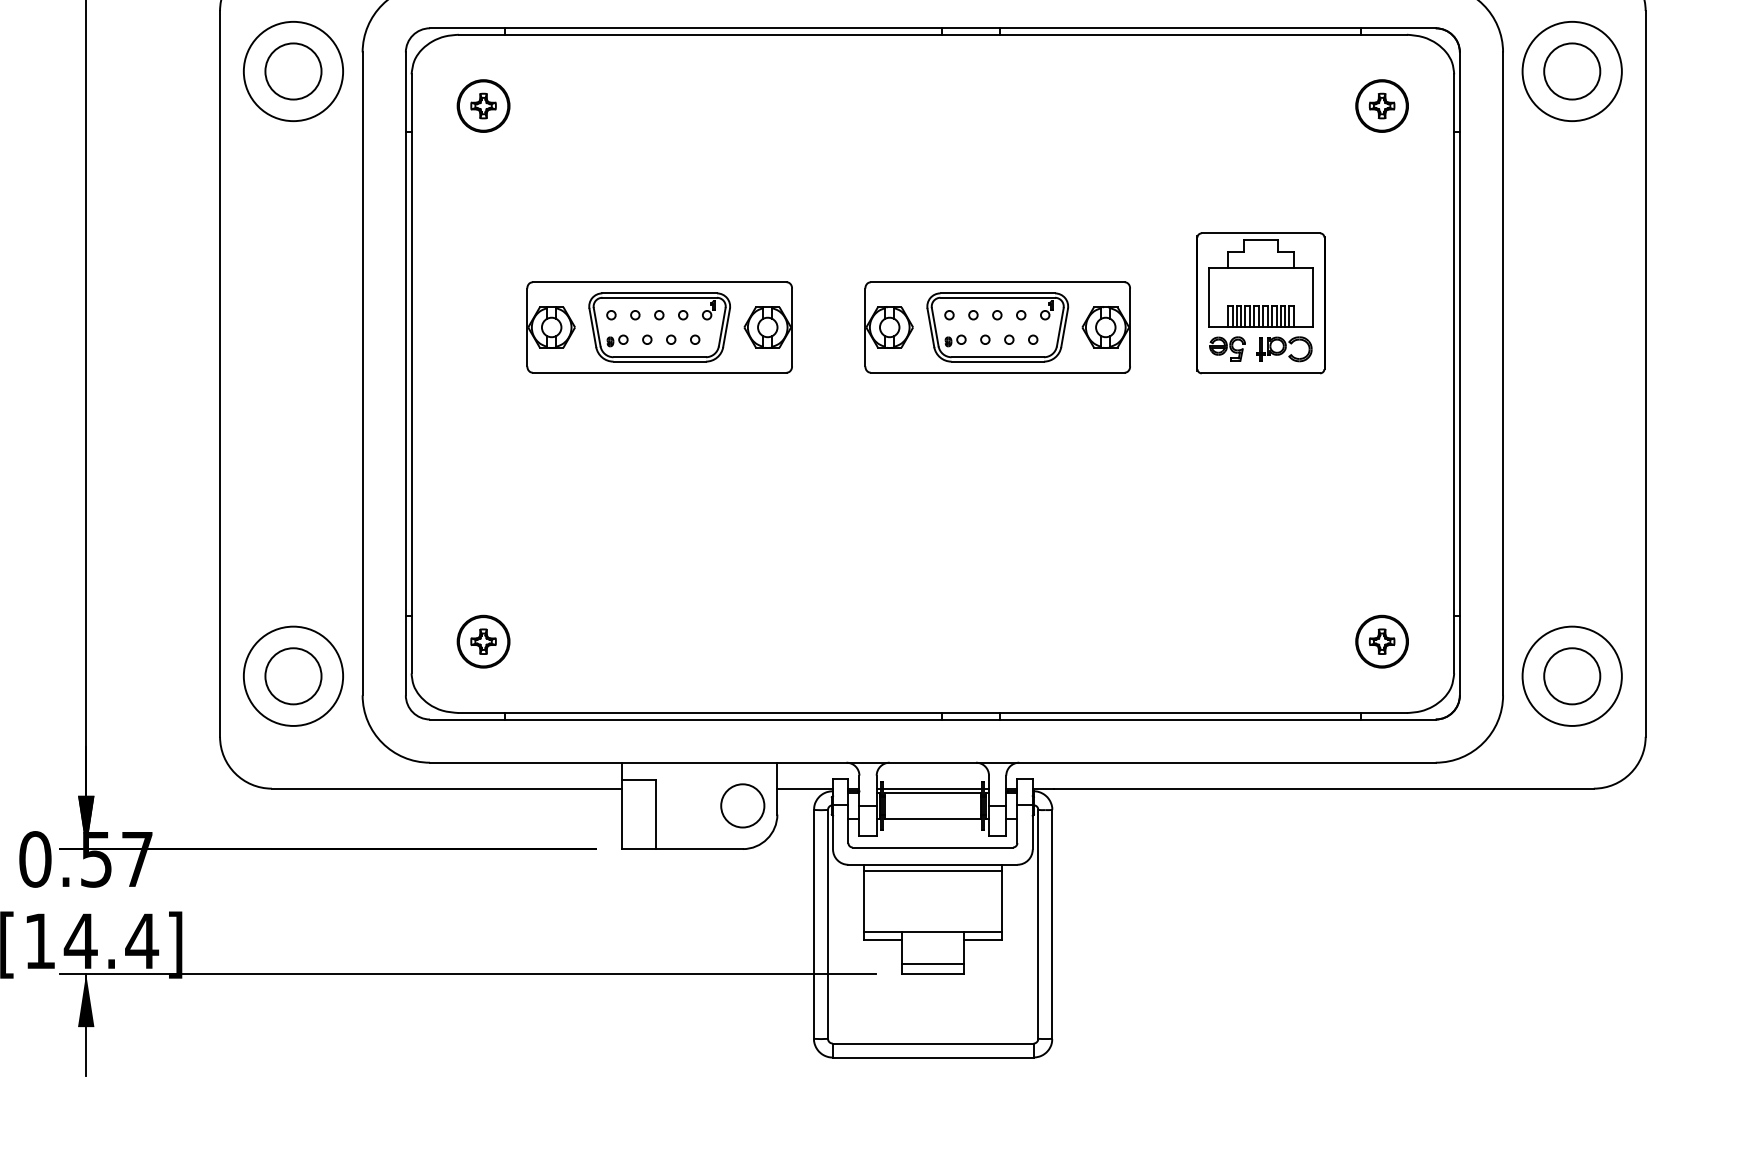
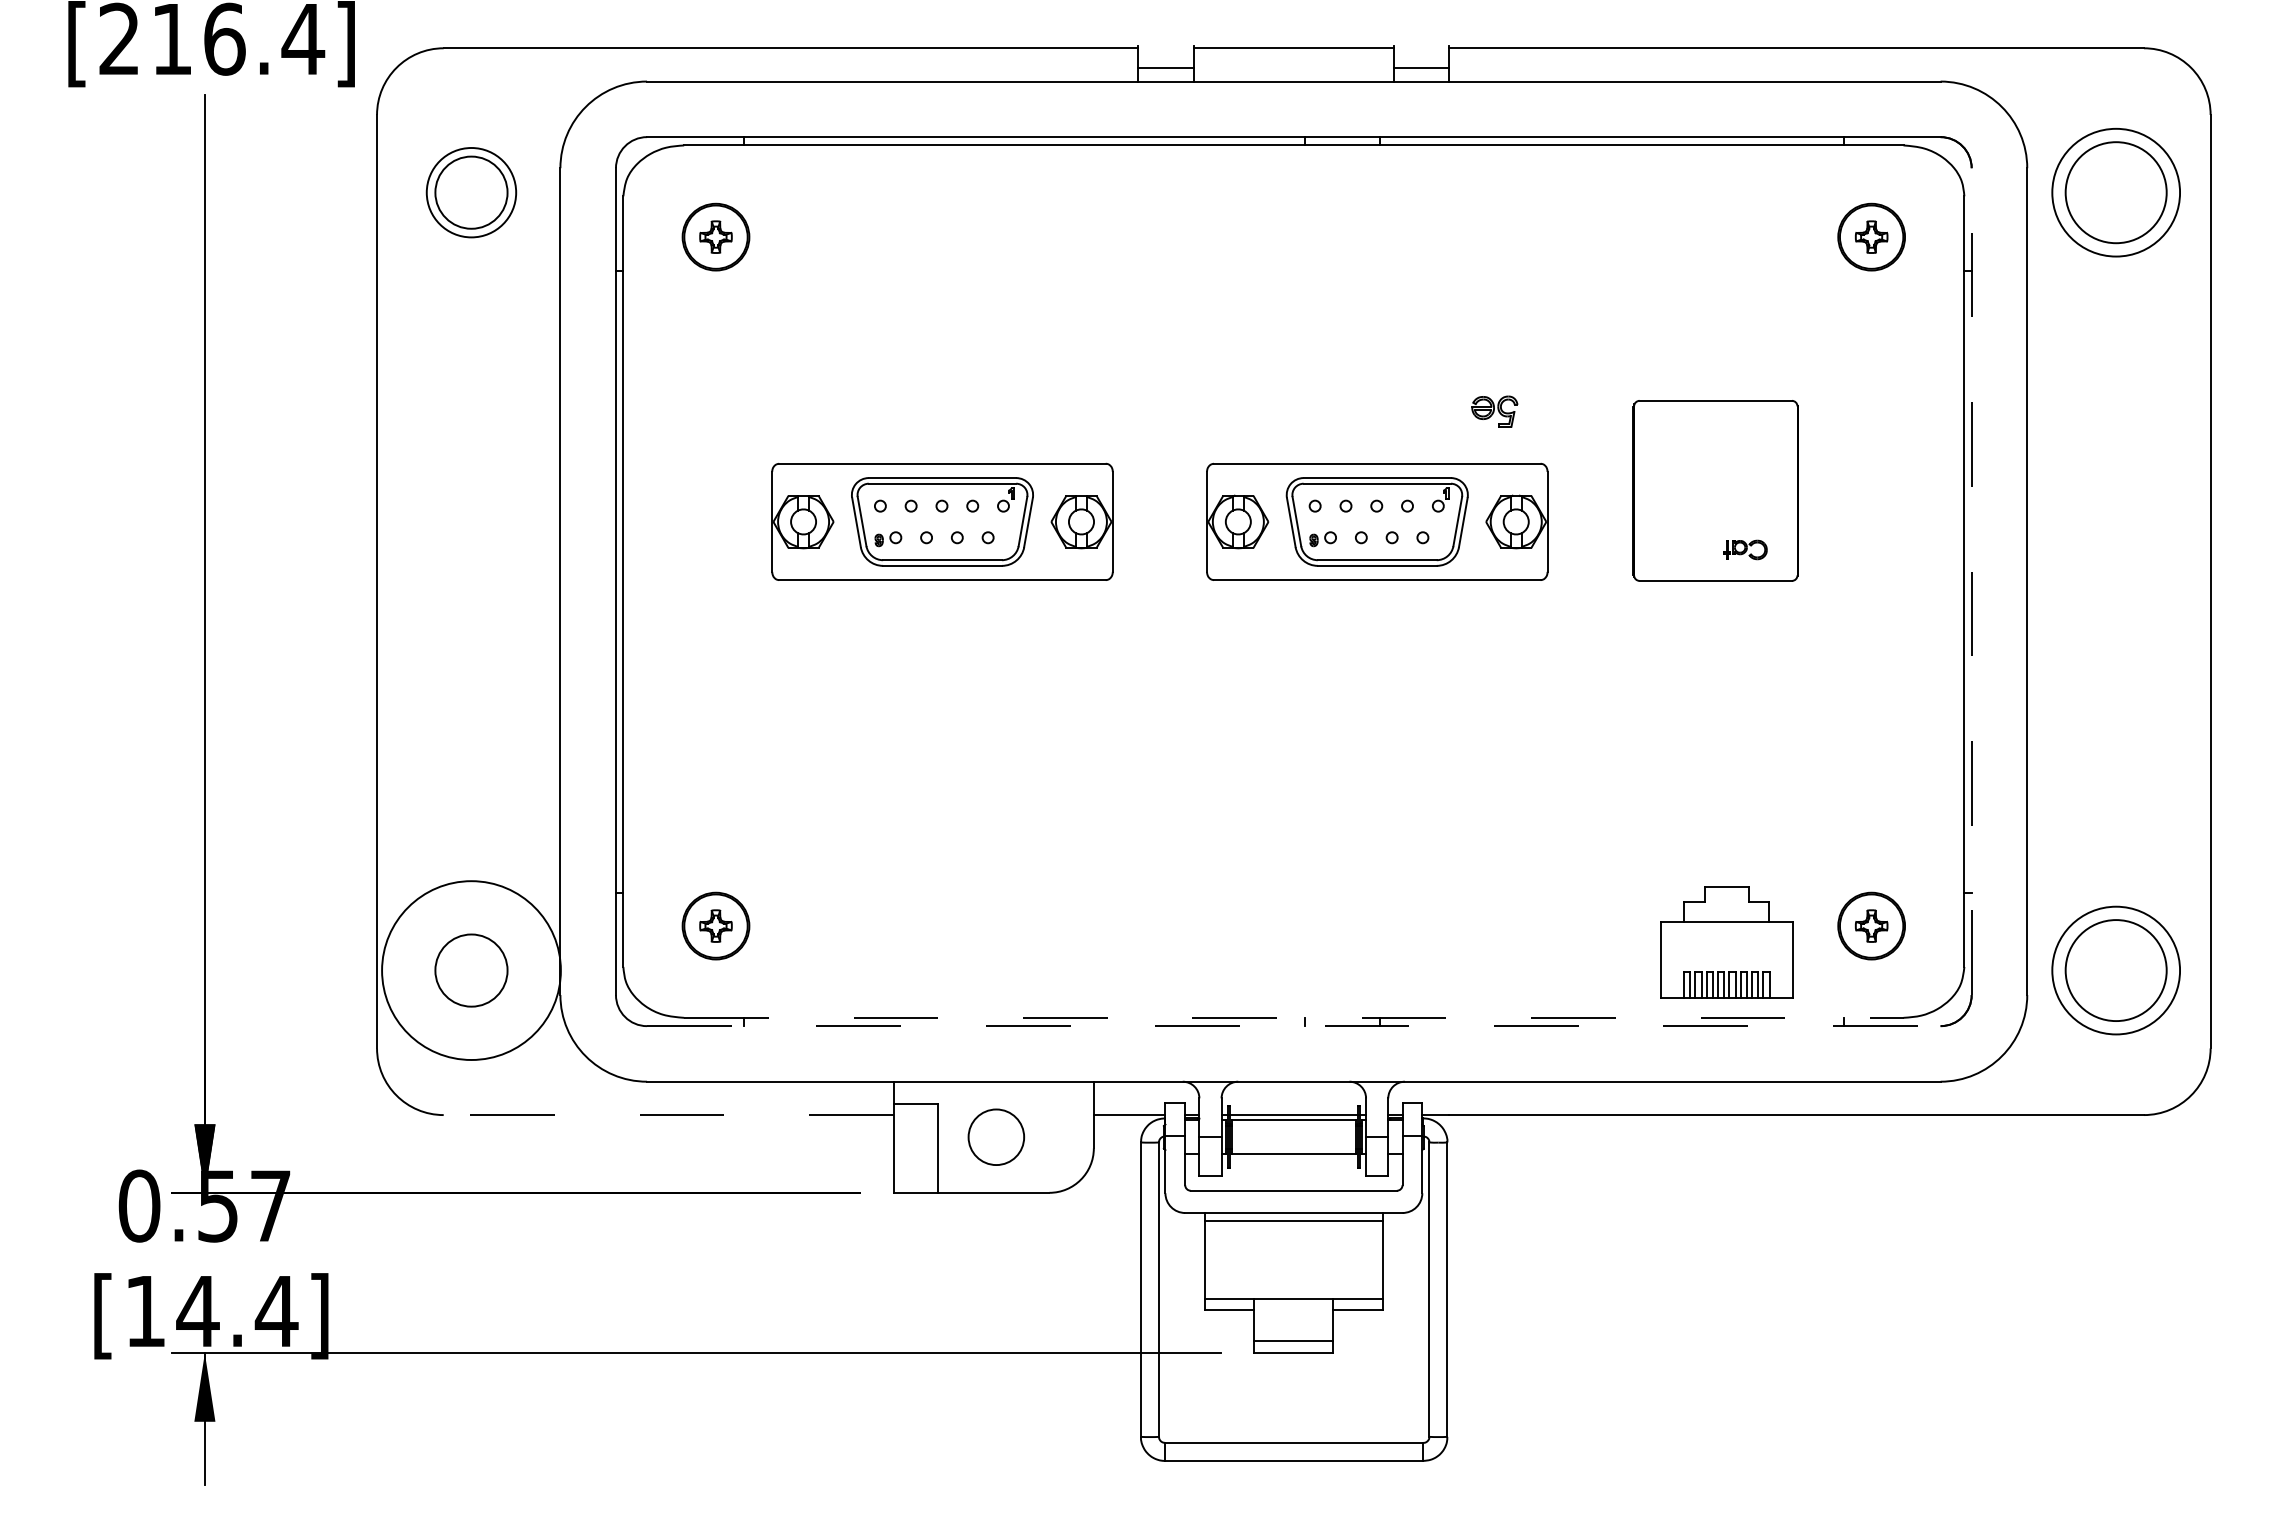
circle: (293, 71) -> (471, 192), size x0.7
circle: (1572, 71) -> (2116, 192), size x1.4
part: (1260, 283) -> (1726, 942), moved
part: (1227, 348) -> (1494, 411), moved
part: (1284, 348) -> (1745, 549), size x0.6
line: (1459, 373) -> (1971, 581), solid -> dashed
circle: (293, 676) -> (471, 970), size x1.4
circle: (1572, 676) -> (2116, 970), size x1.4
line: (932, 712) -> (1293, 1017), solid -> dashed
line: (932, 719) -> (1293, 1026), solid -> dashed
line: (446, 788) -> (668, 1115), solid -> dashed
circle: (742, 805) -> (996, 1136), moved

